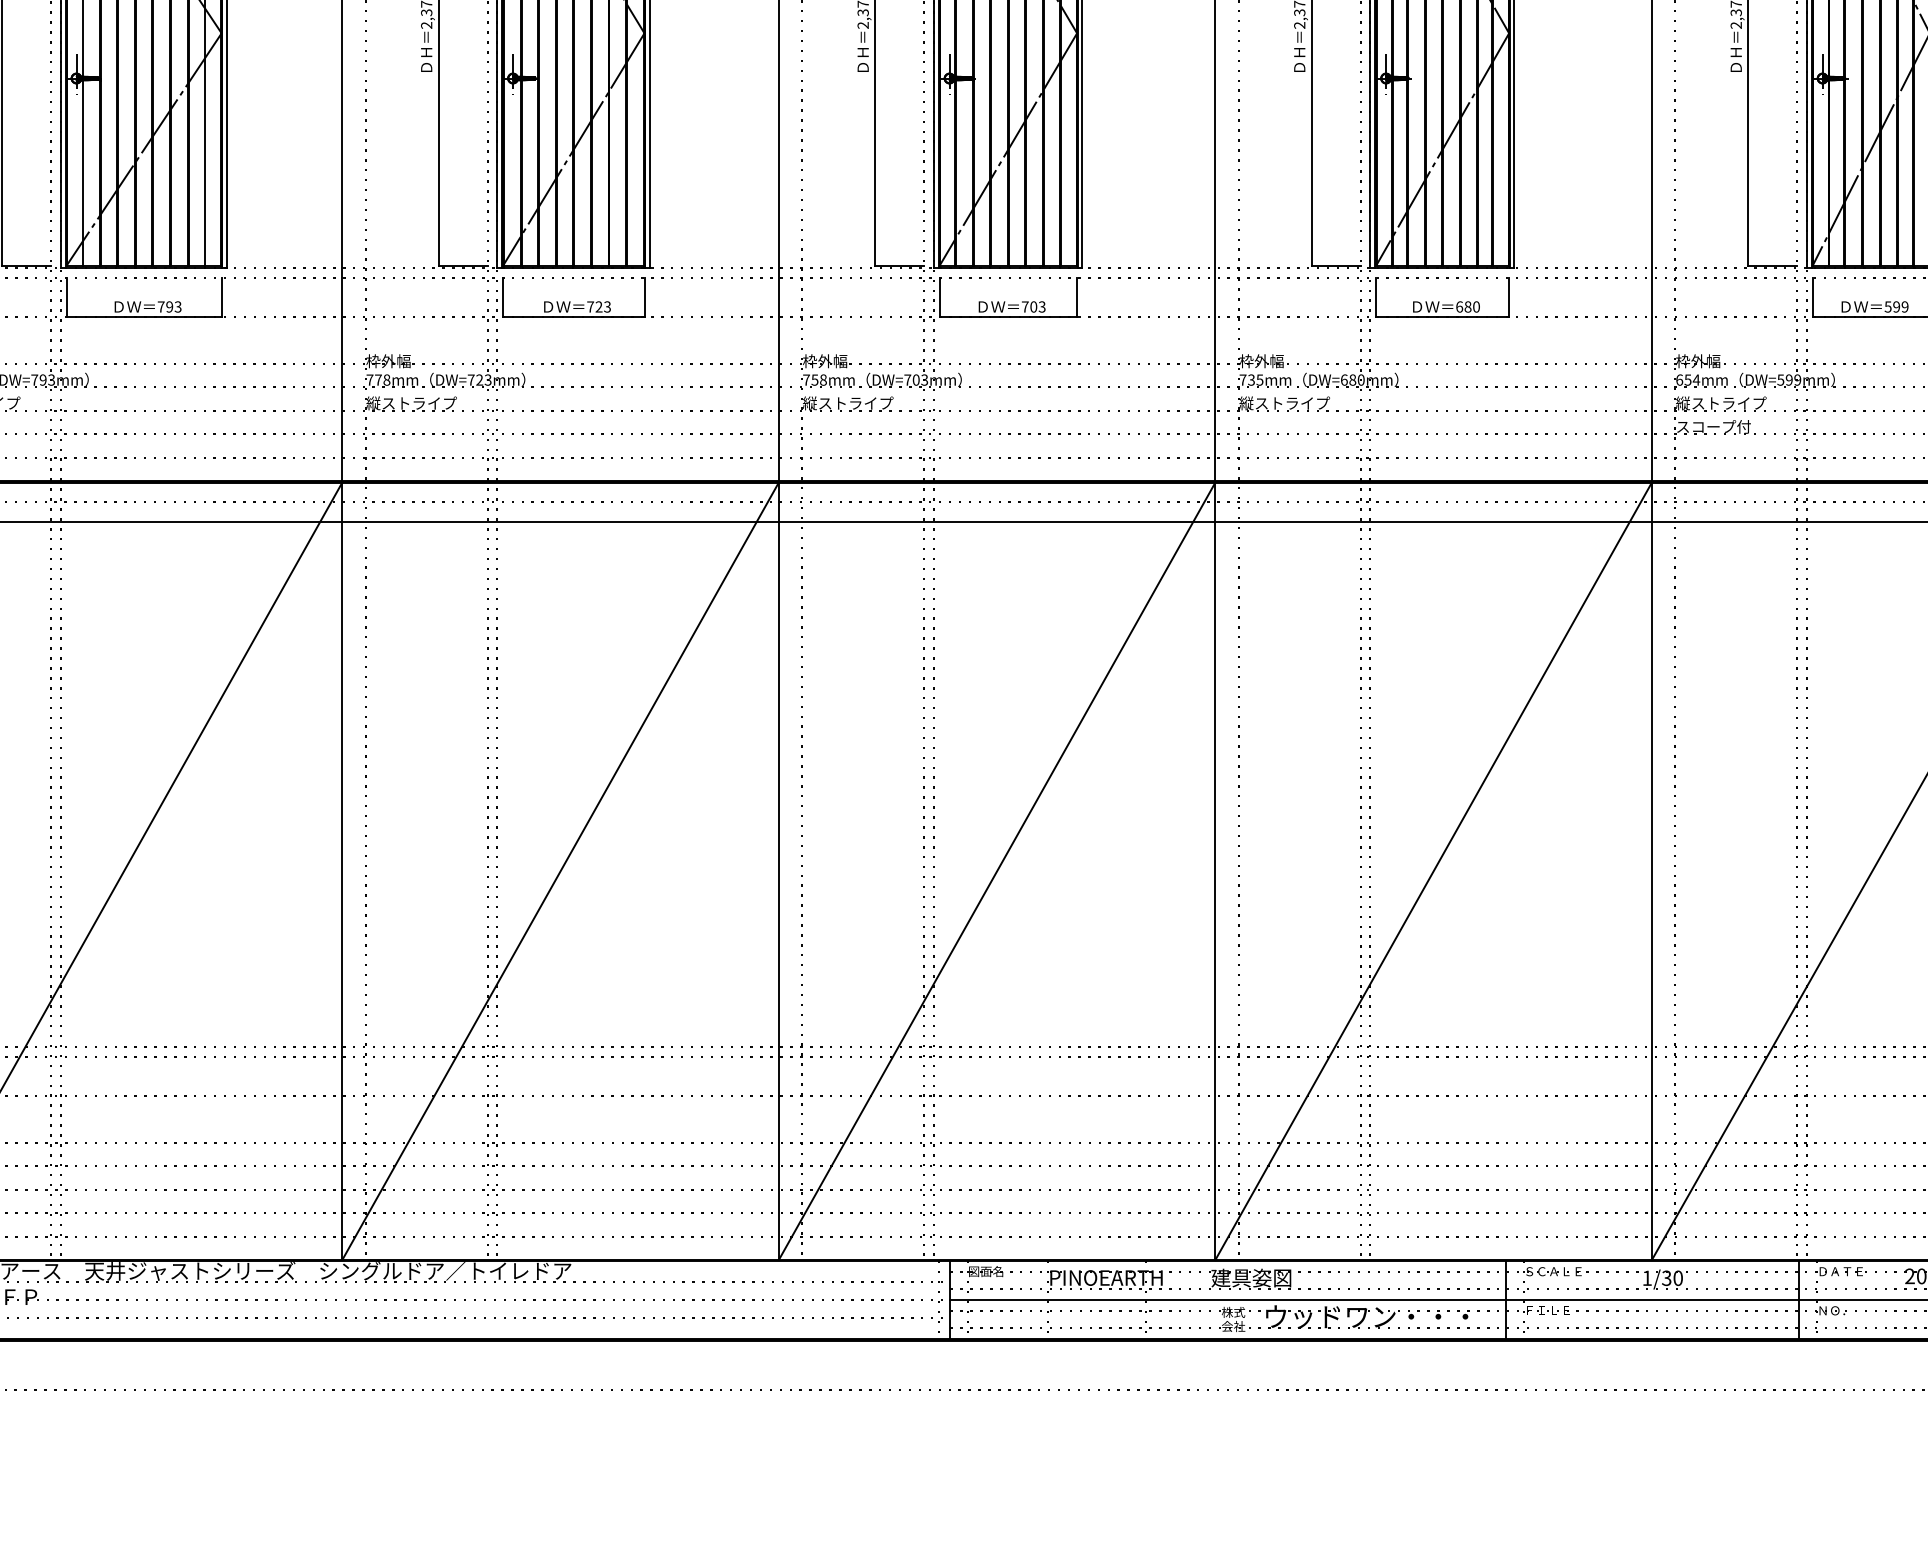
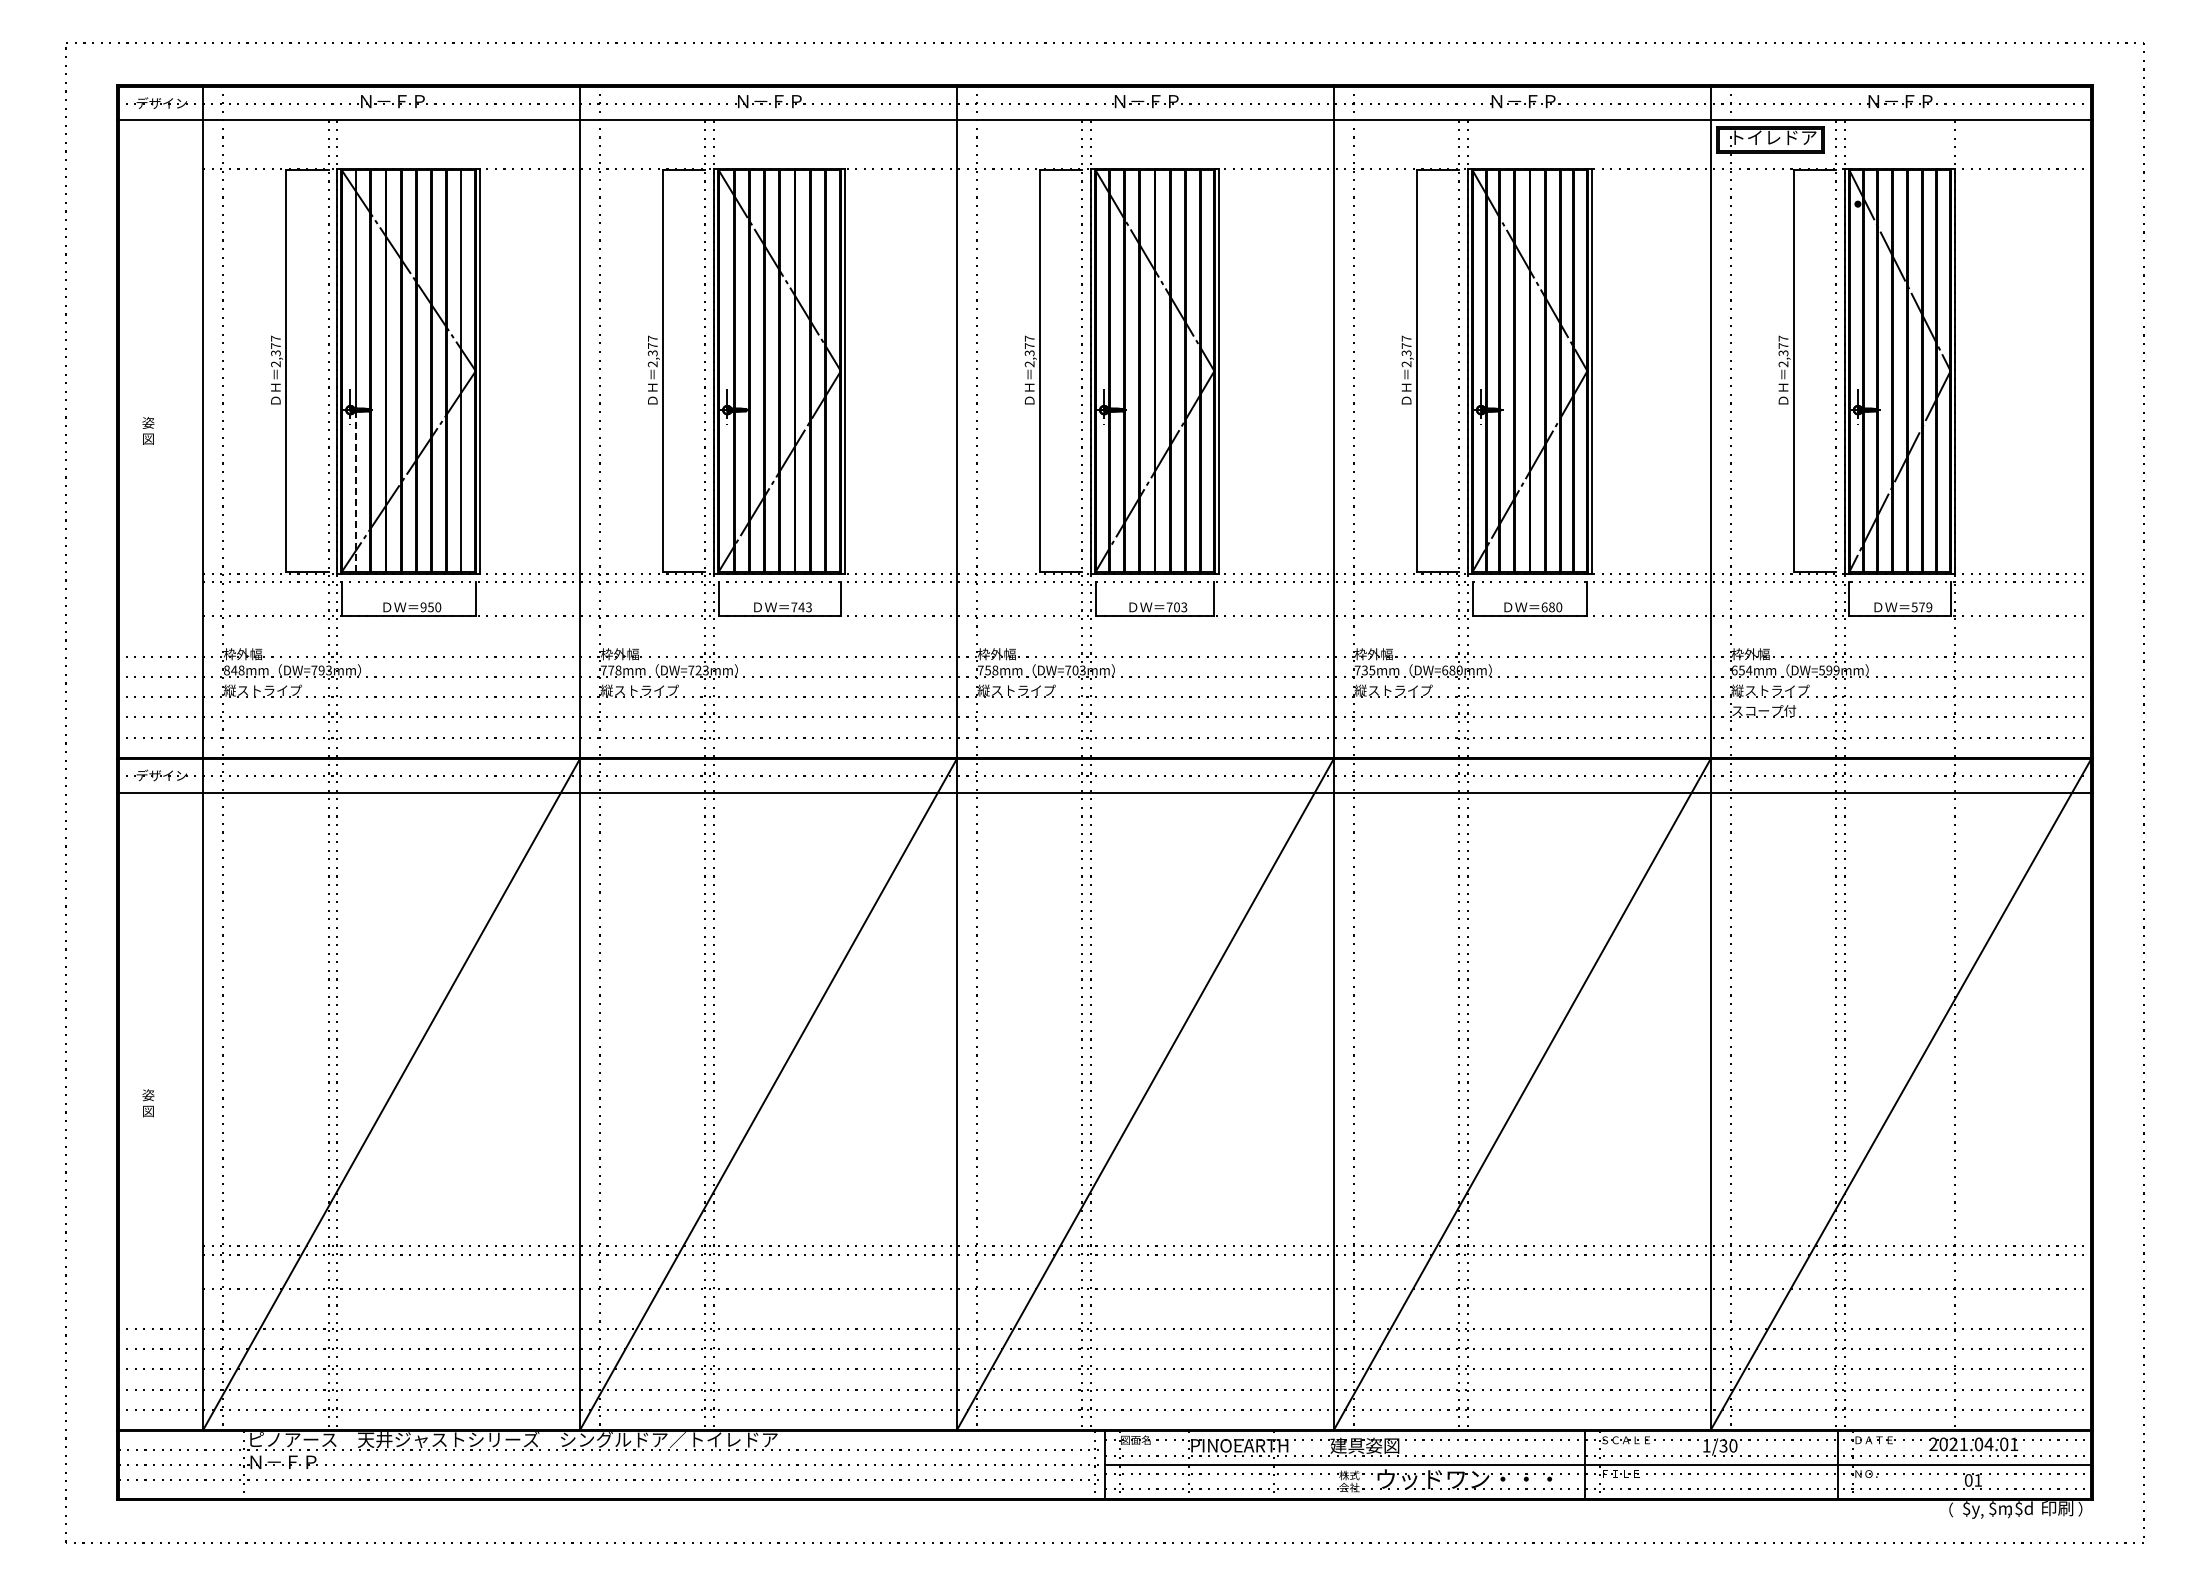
line: (83, 172) -> (356, 491), solid -> dashed
text: (169, 307) -> (430, 607), 793 -> 950
text: (598, 307) -> (801, 607), 723 -> 743
text: (1896, 307) -> (1921, 607), 599 -> 579

